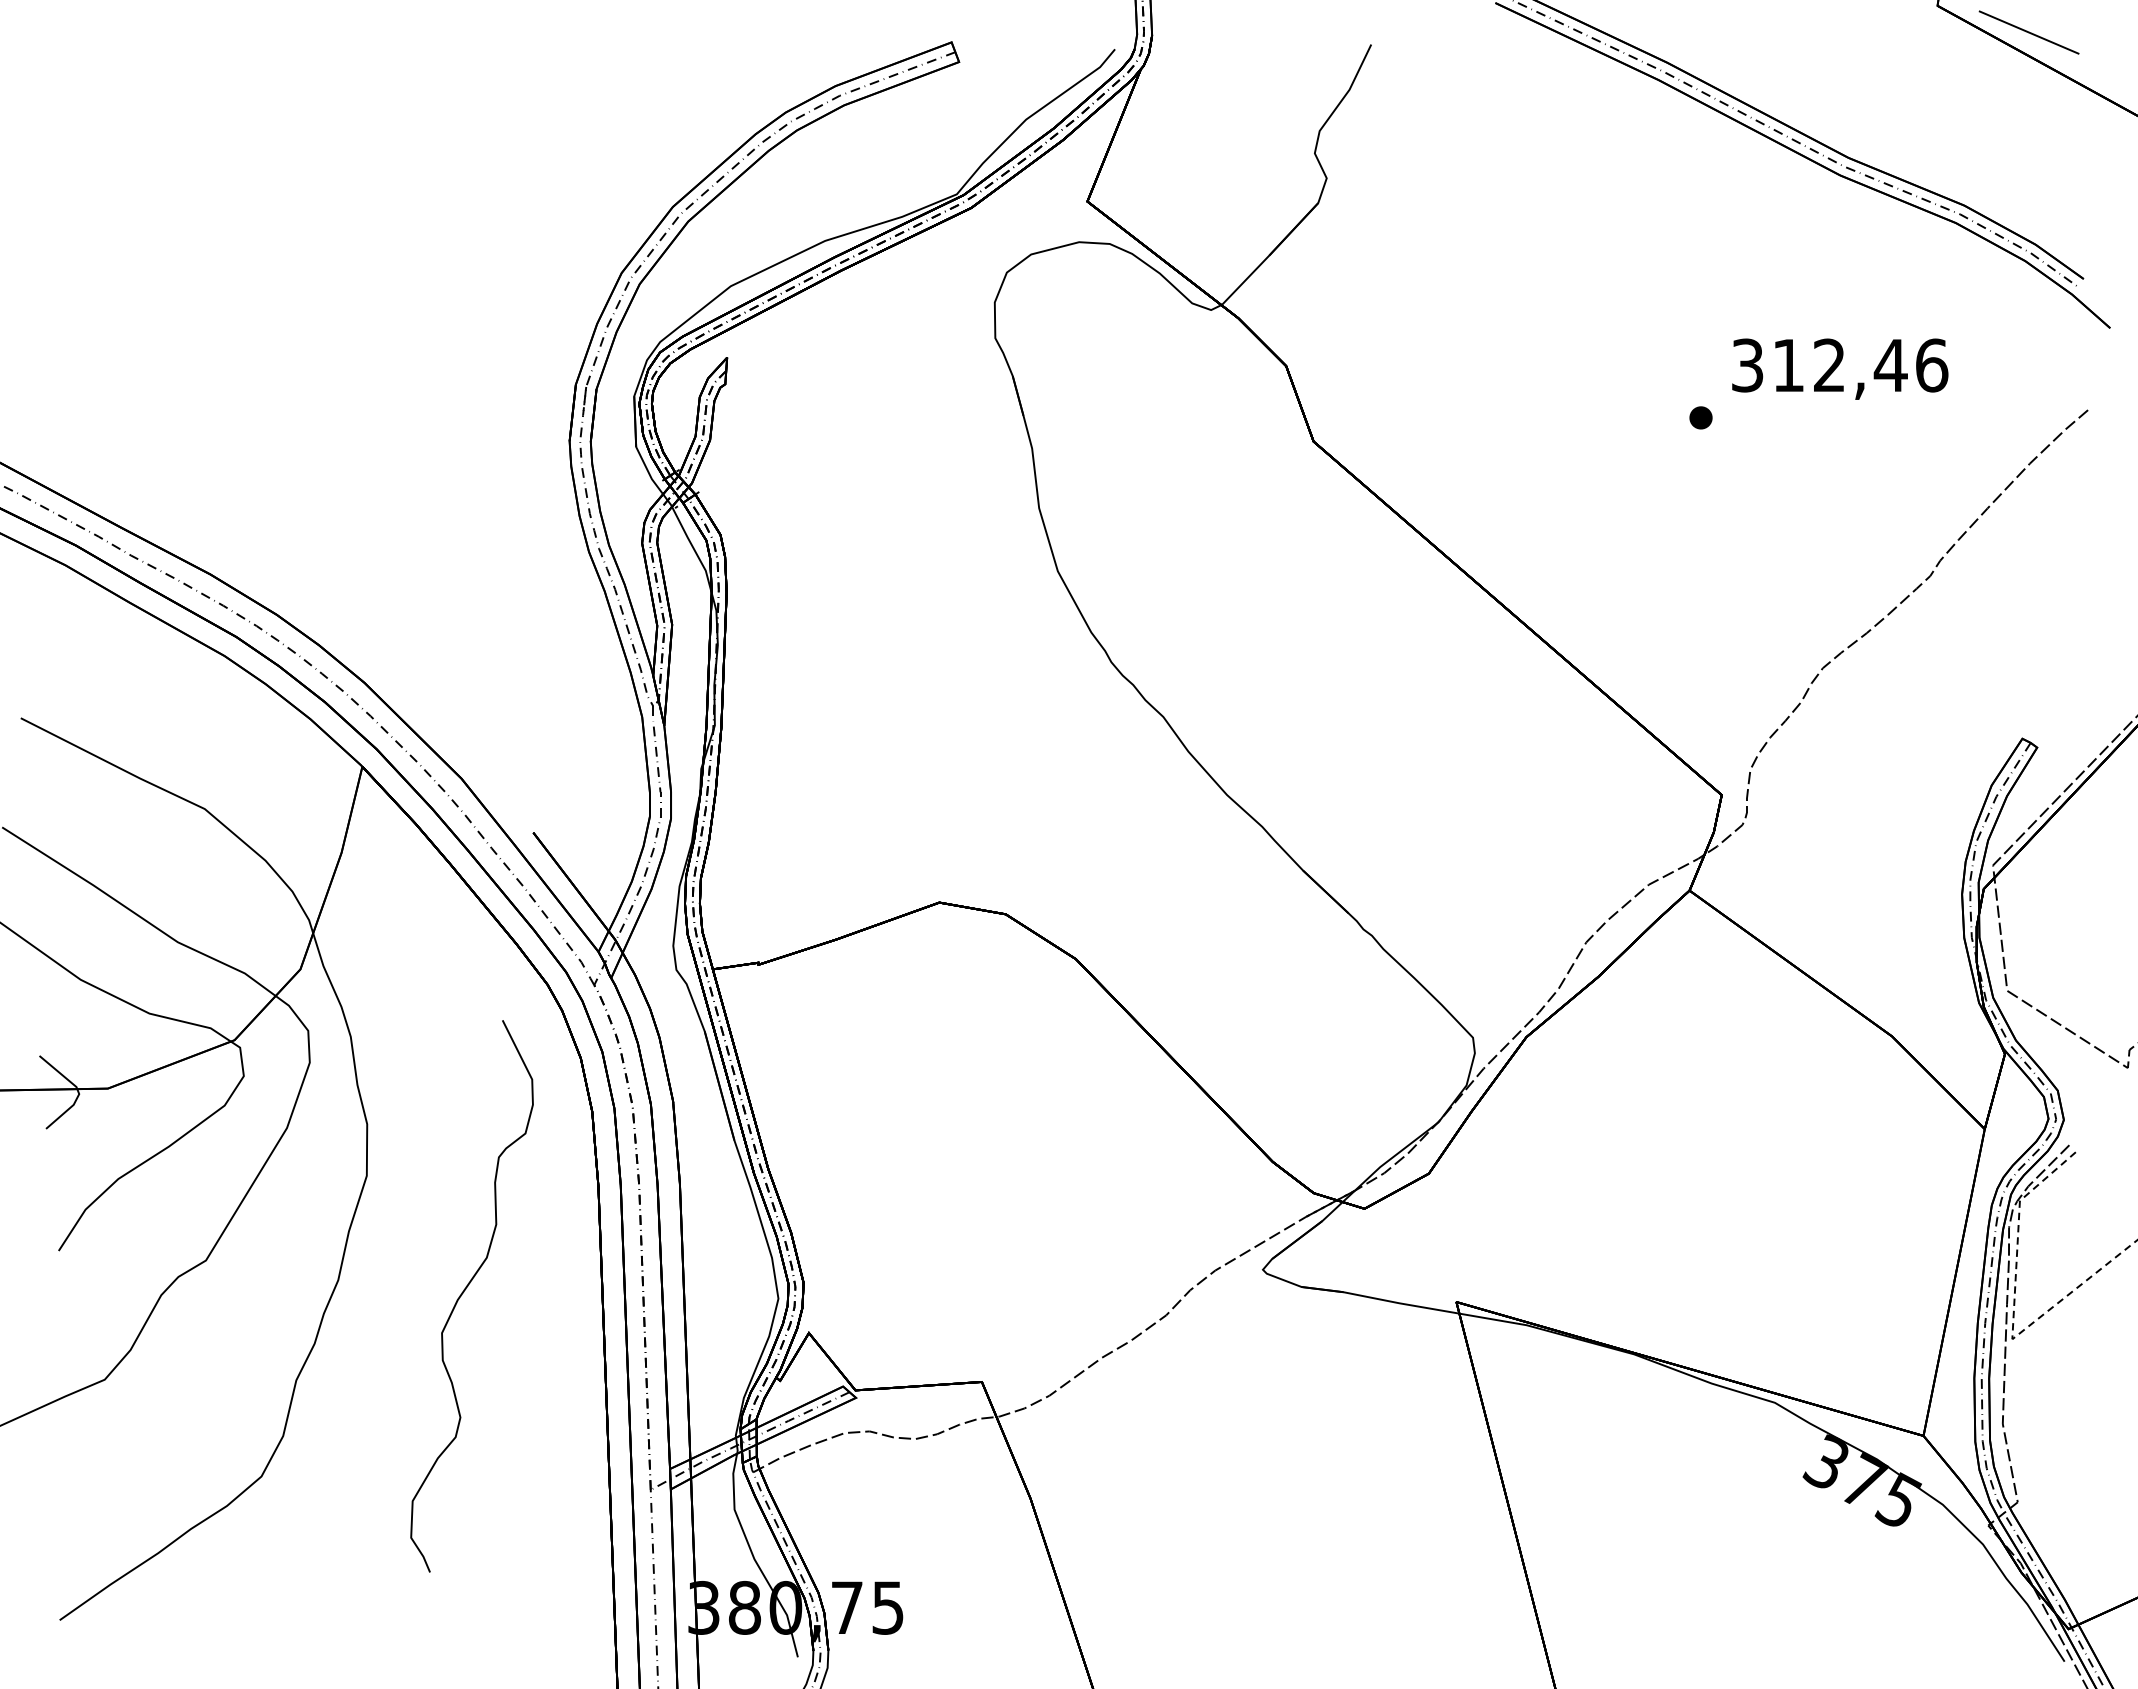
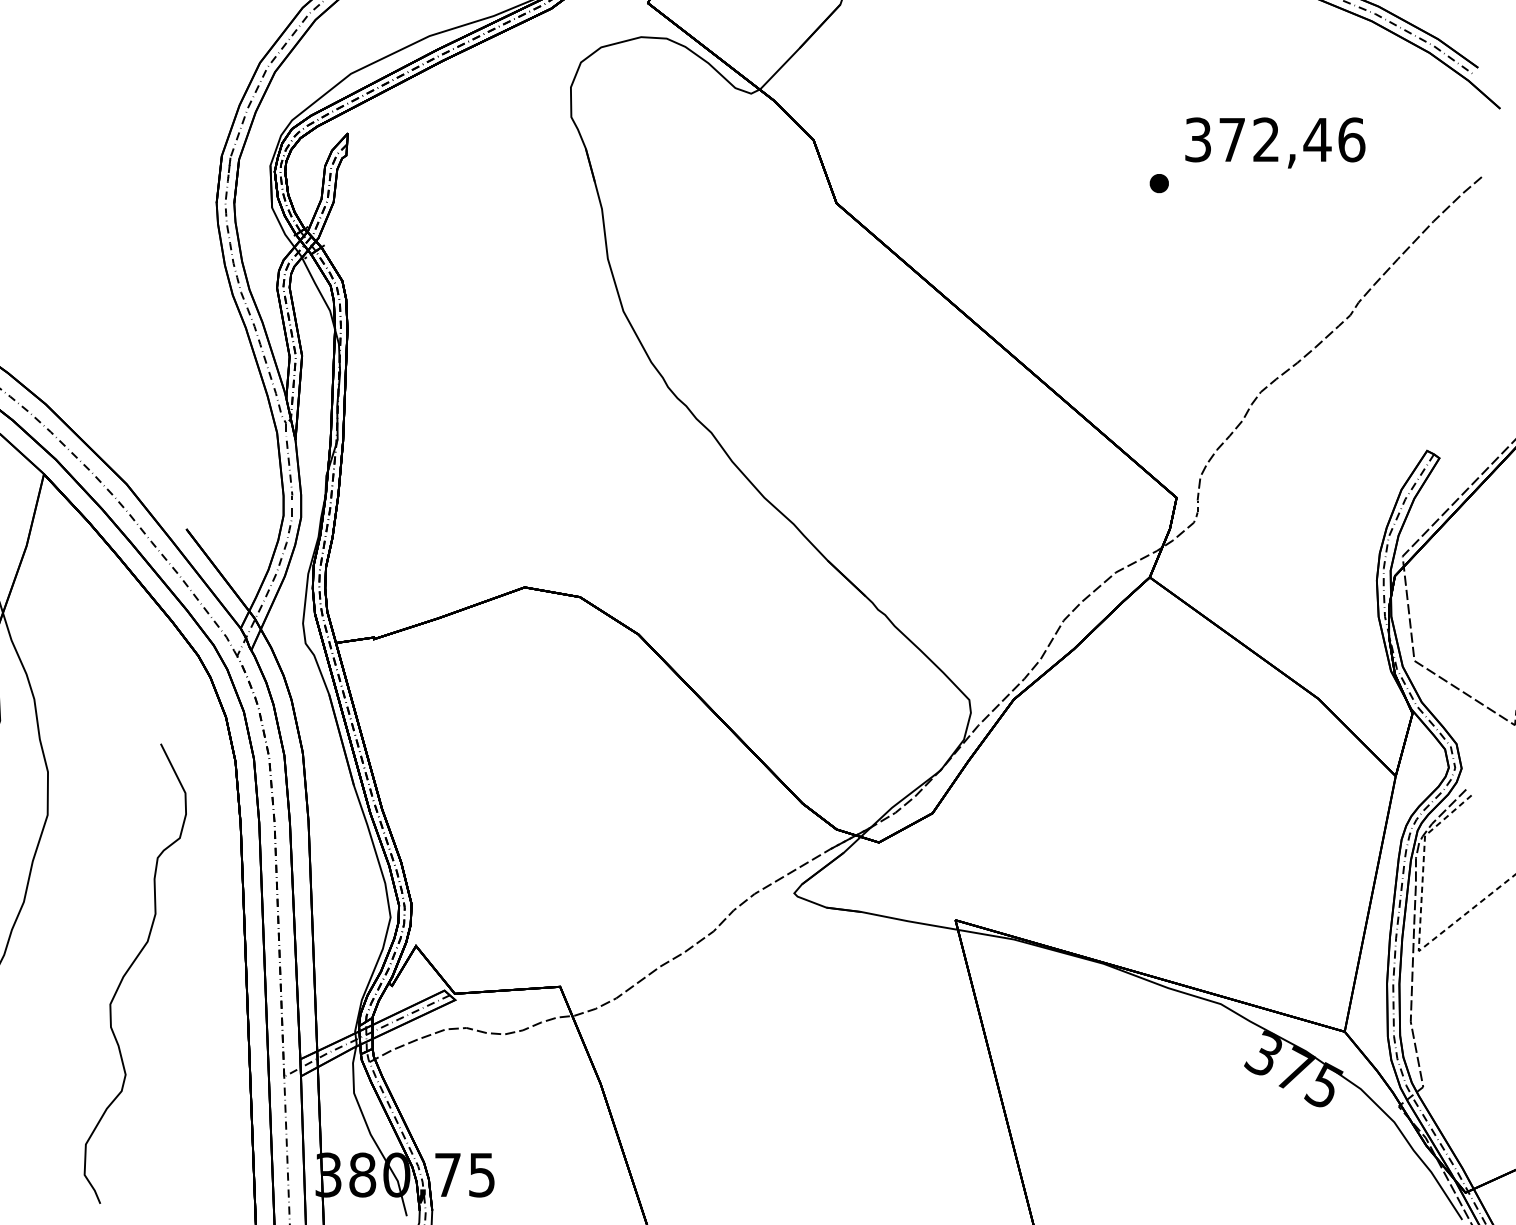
text: (1788, 365) -> (1232, 139), 312,46 -> 372,46
curve: (464, 1292) -> (129, 970), moved

